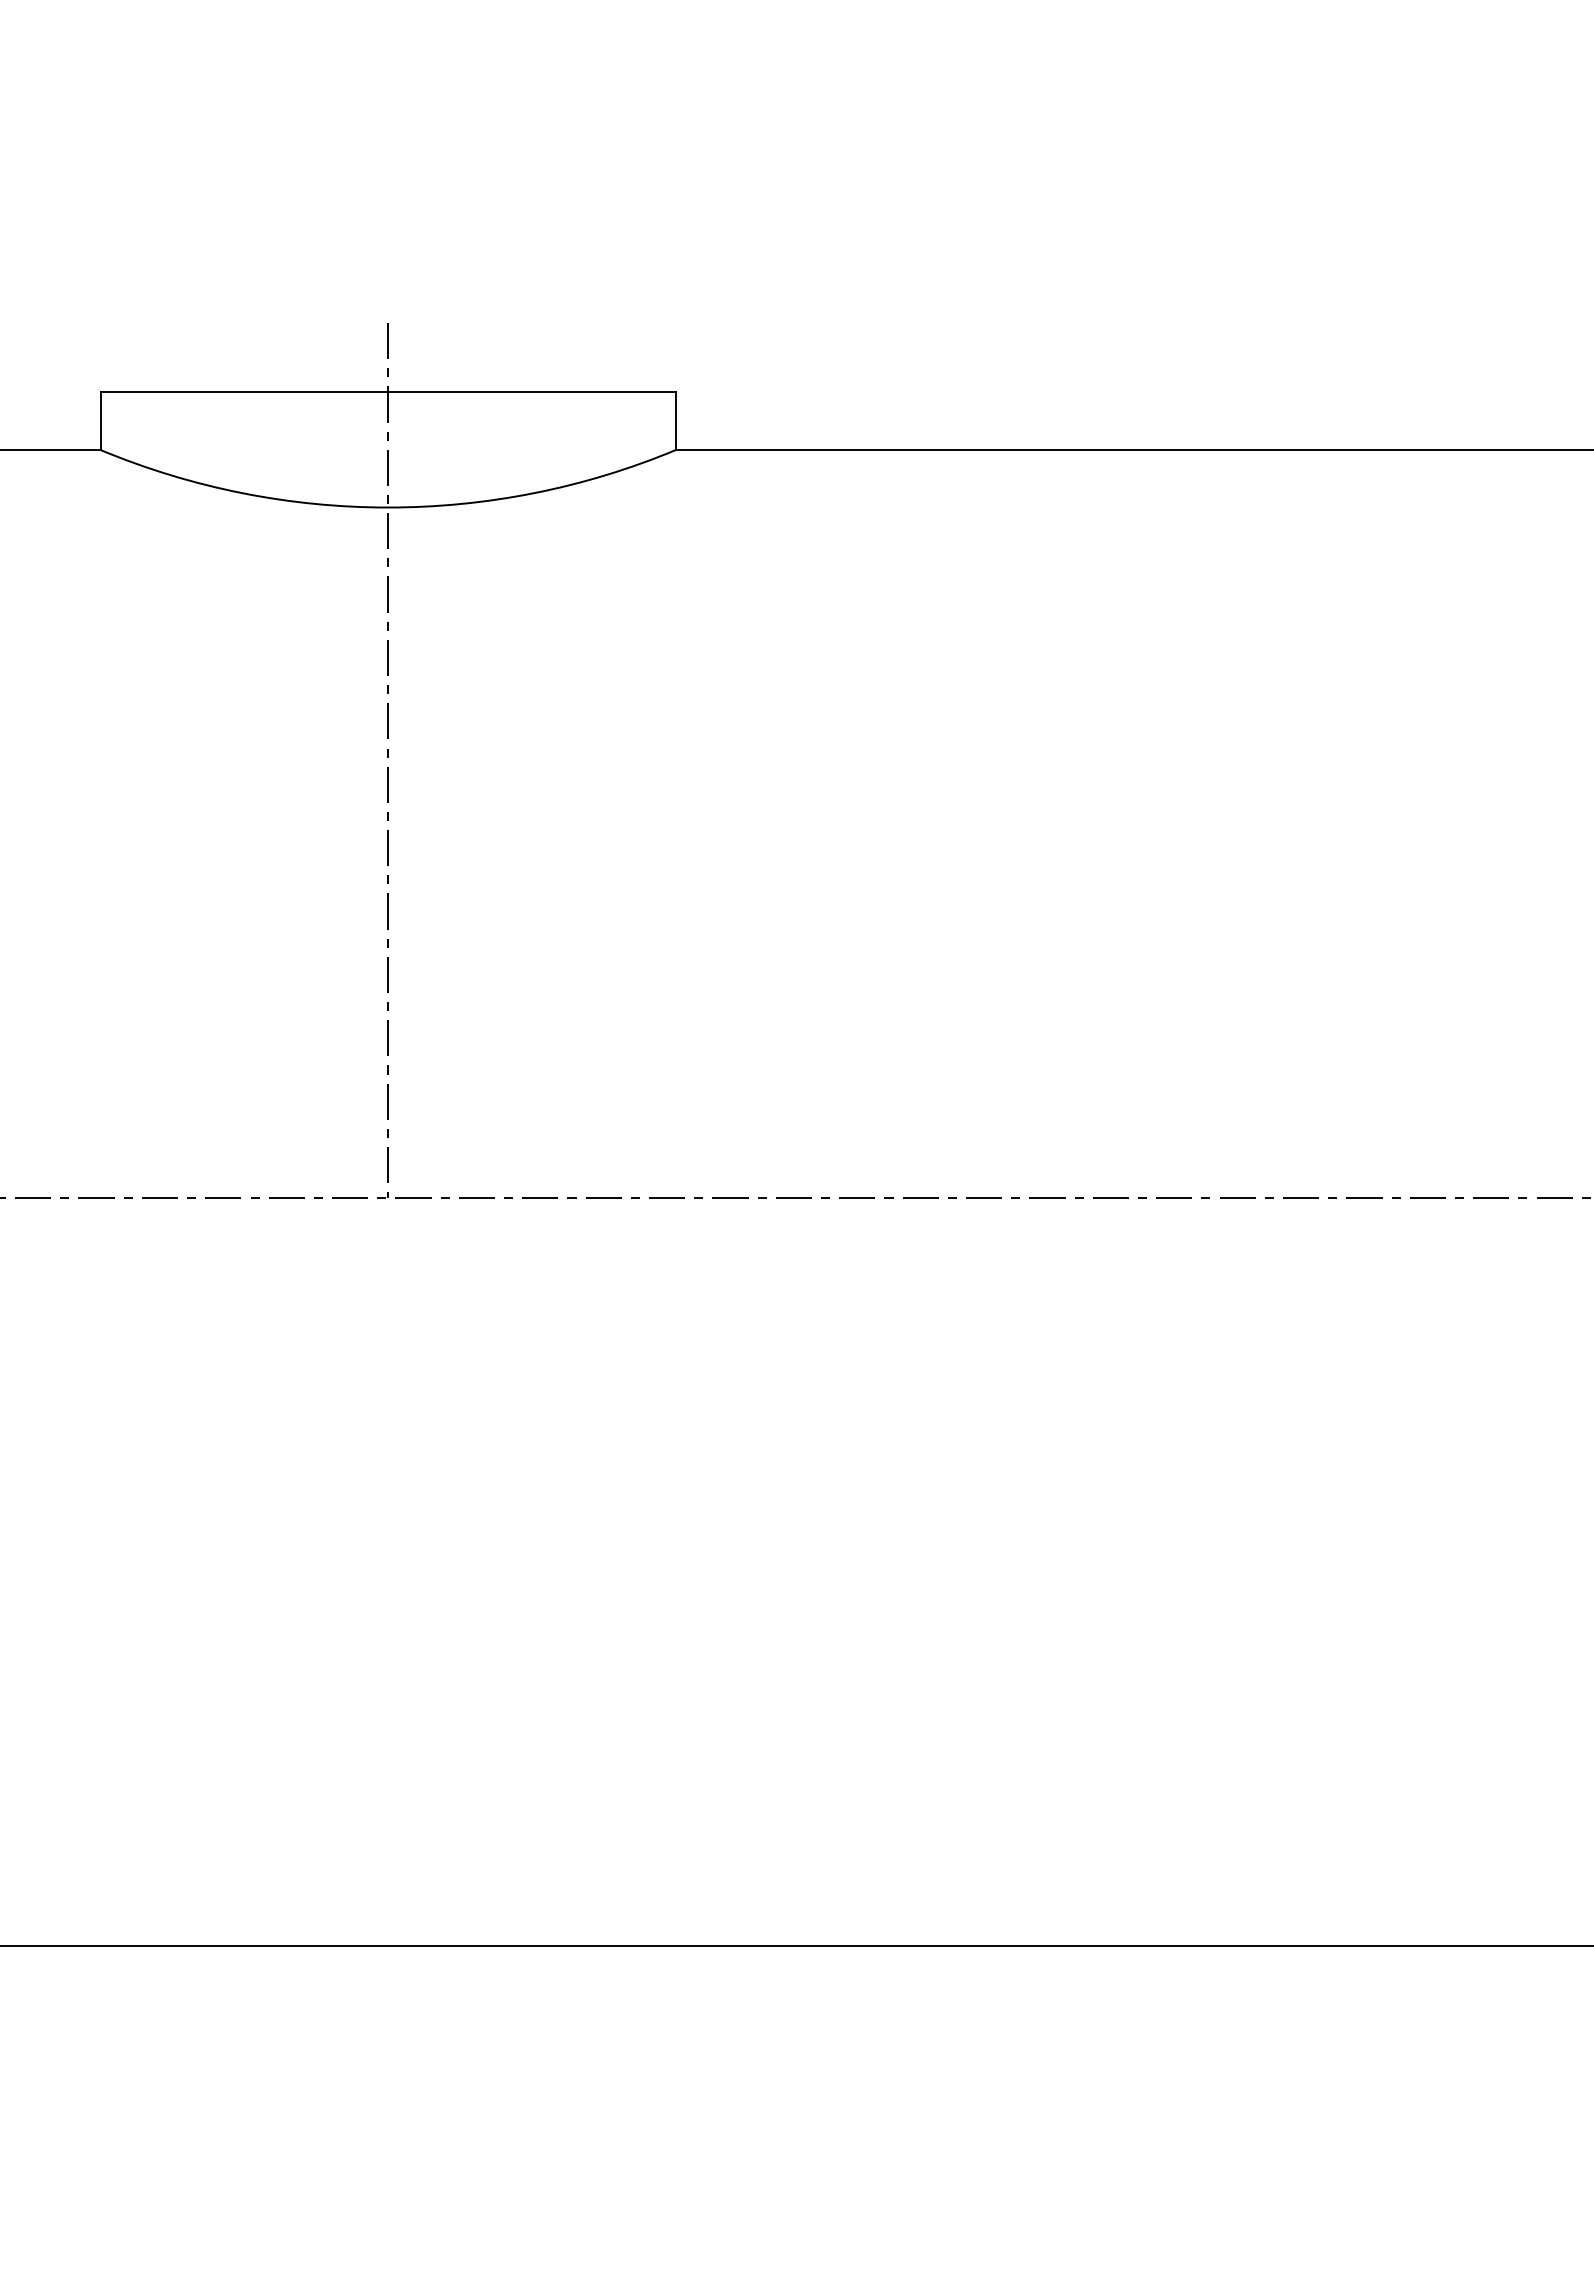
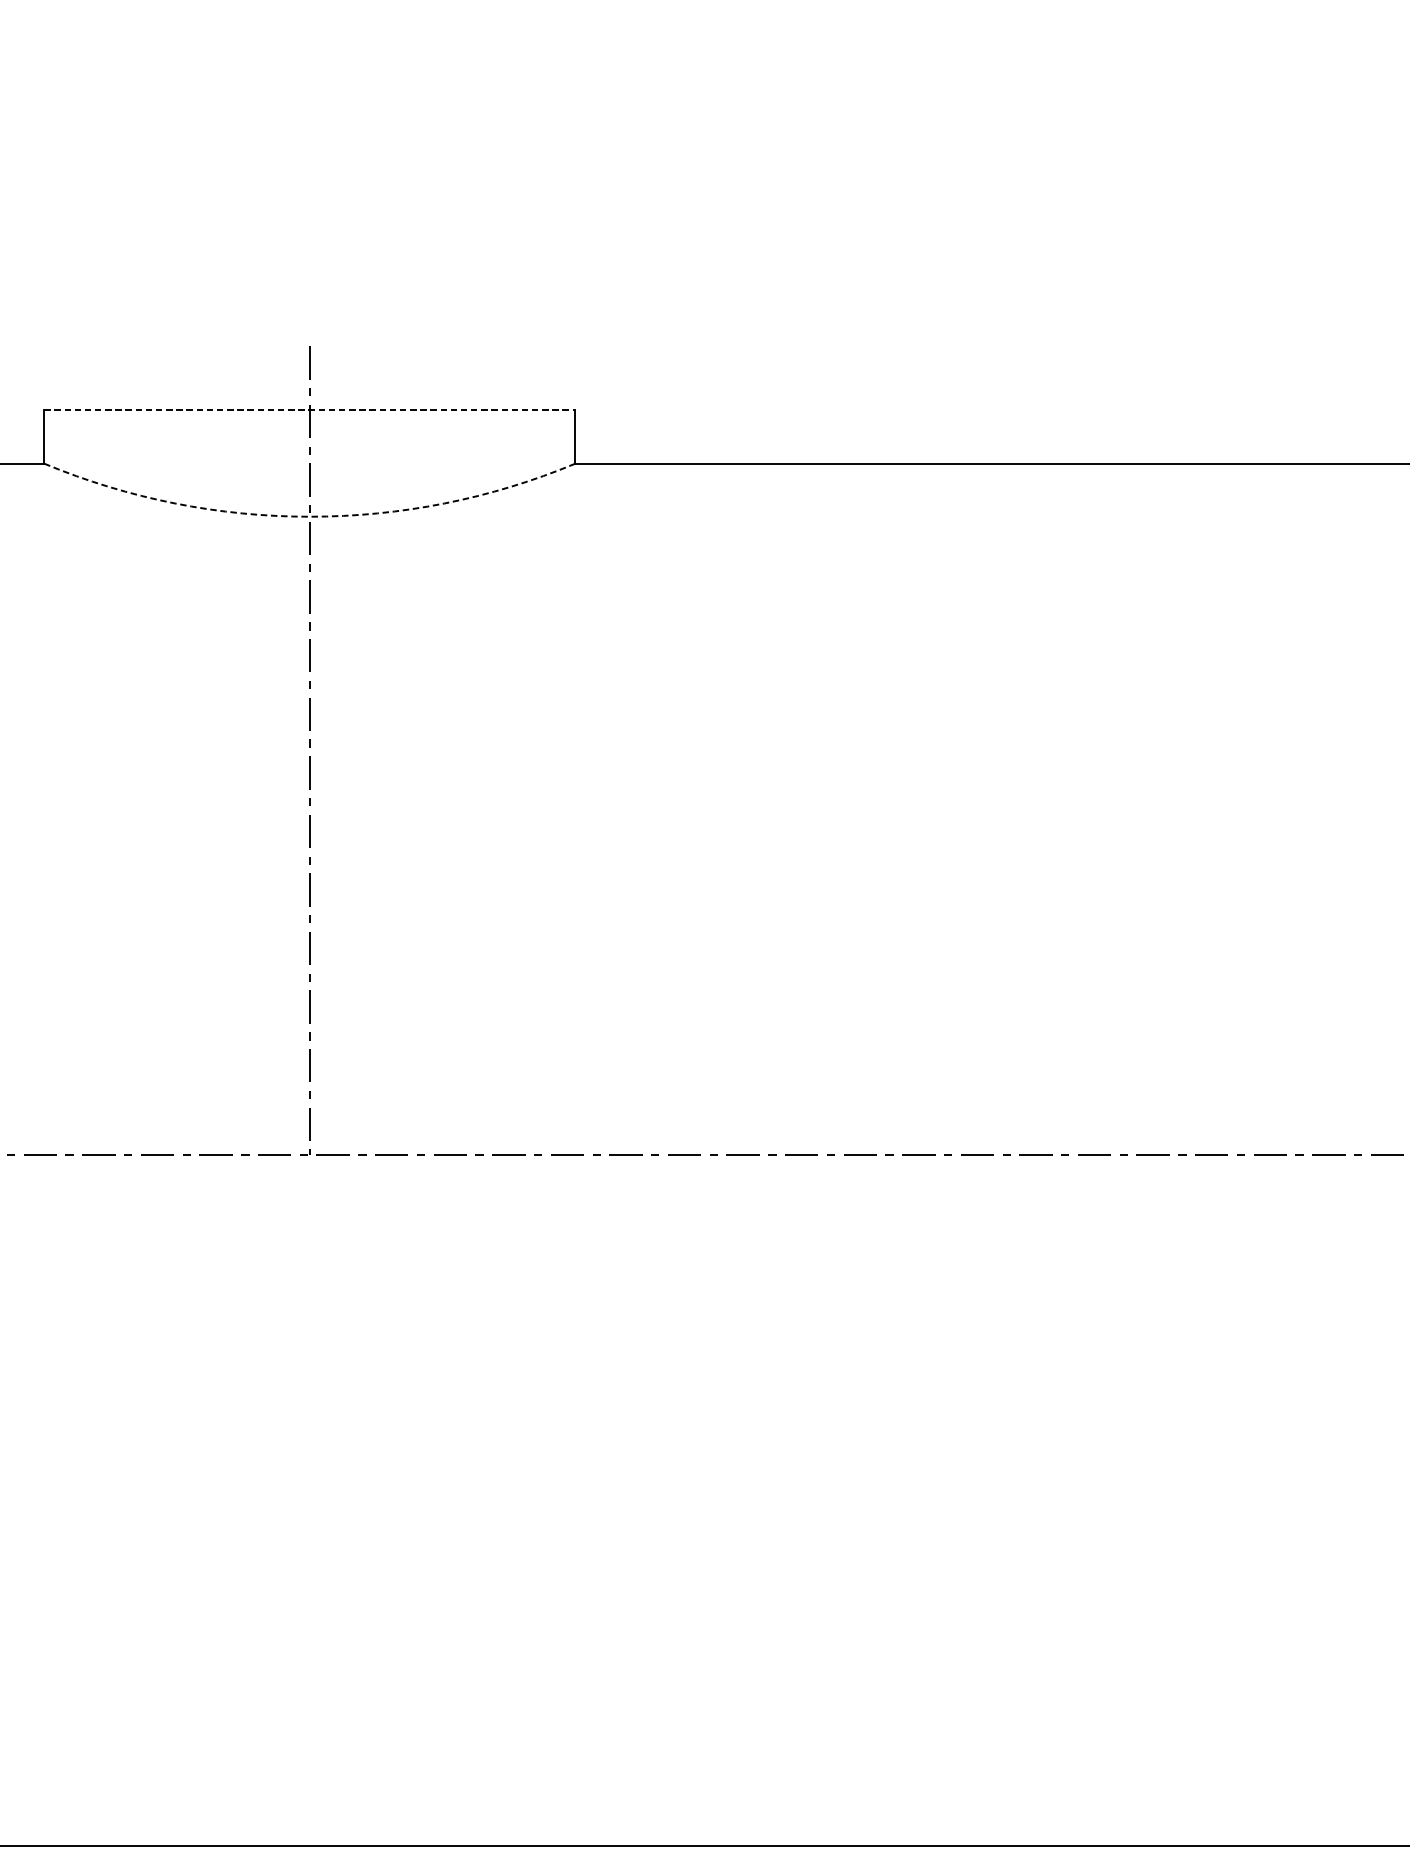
line: (388, 392) -> (310, 410), solid -> dashed
arc: (388, 507) -> (310, 516), solid -> dashed

